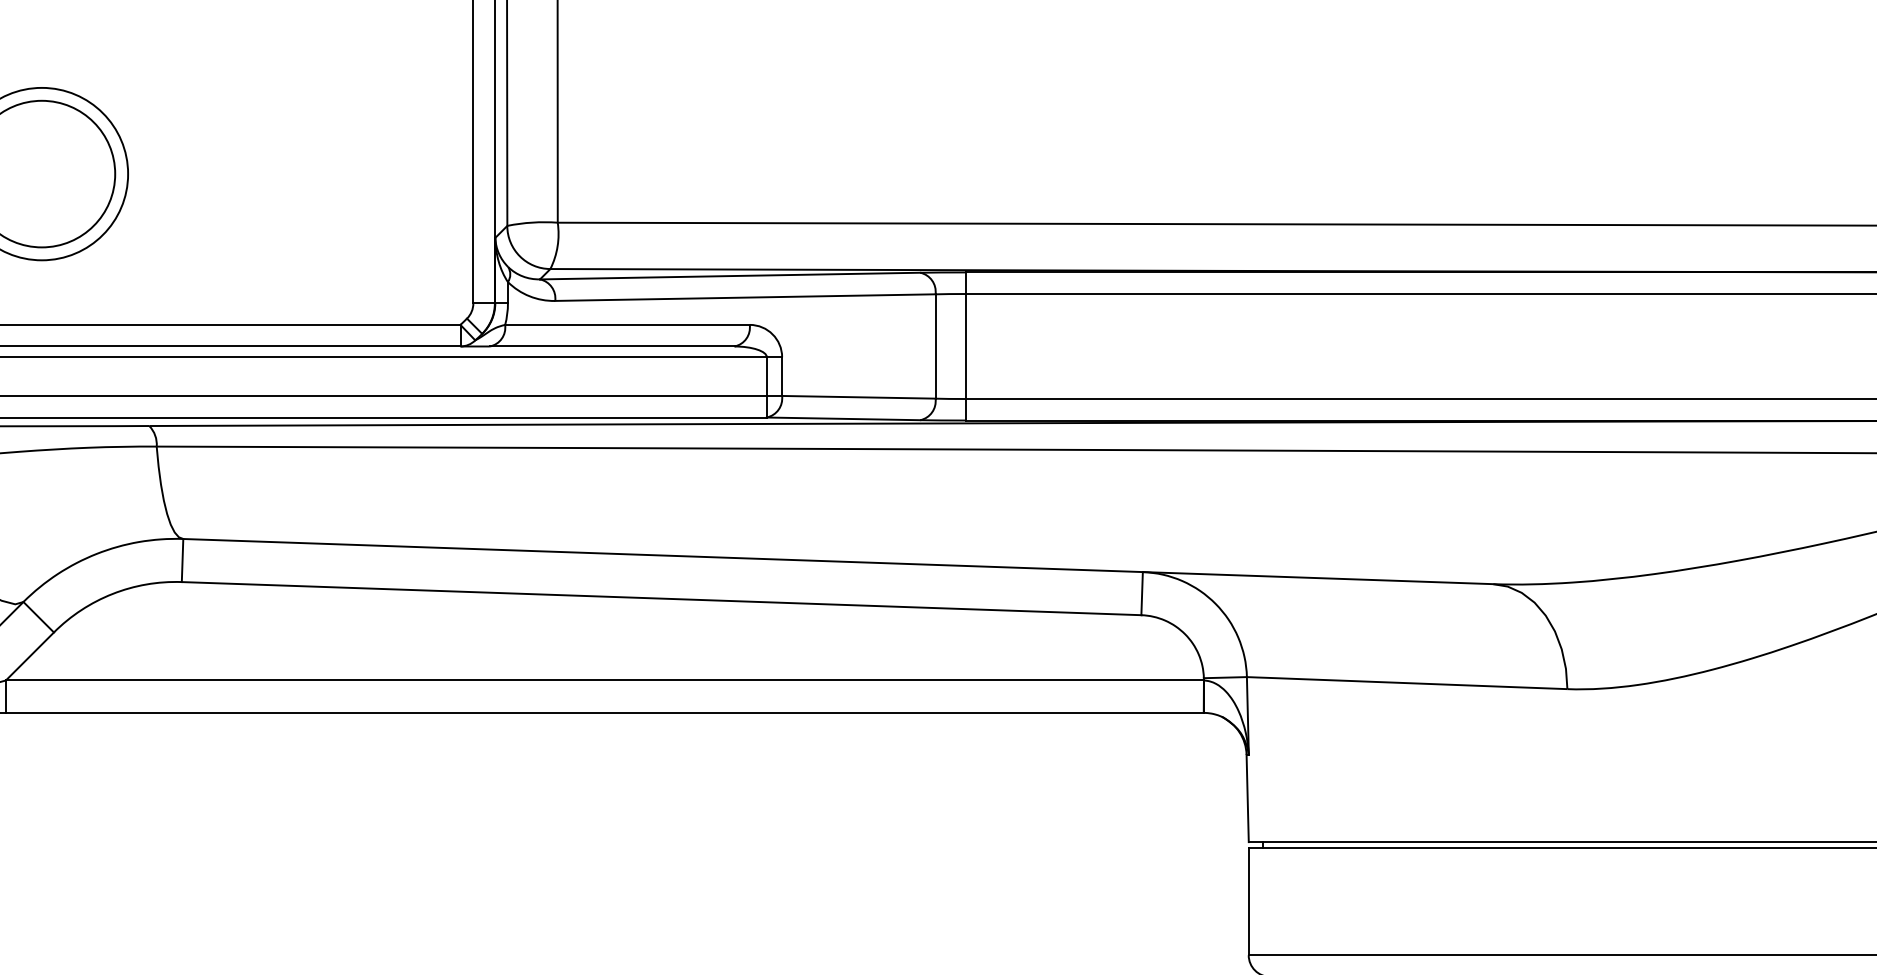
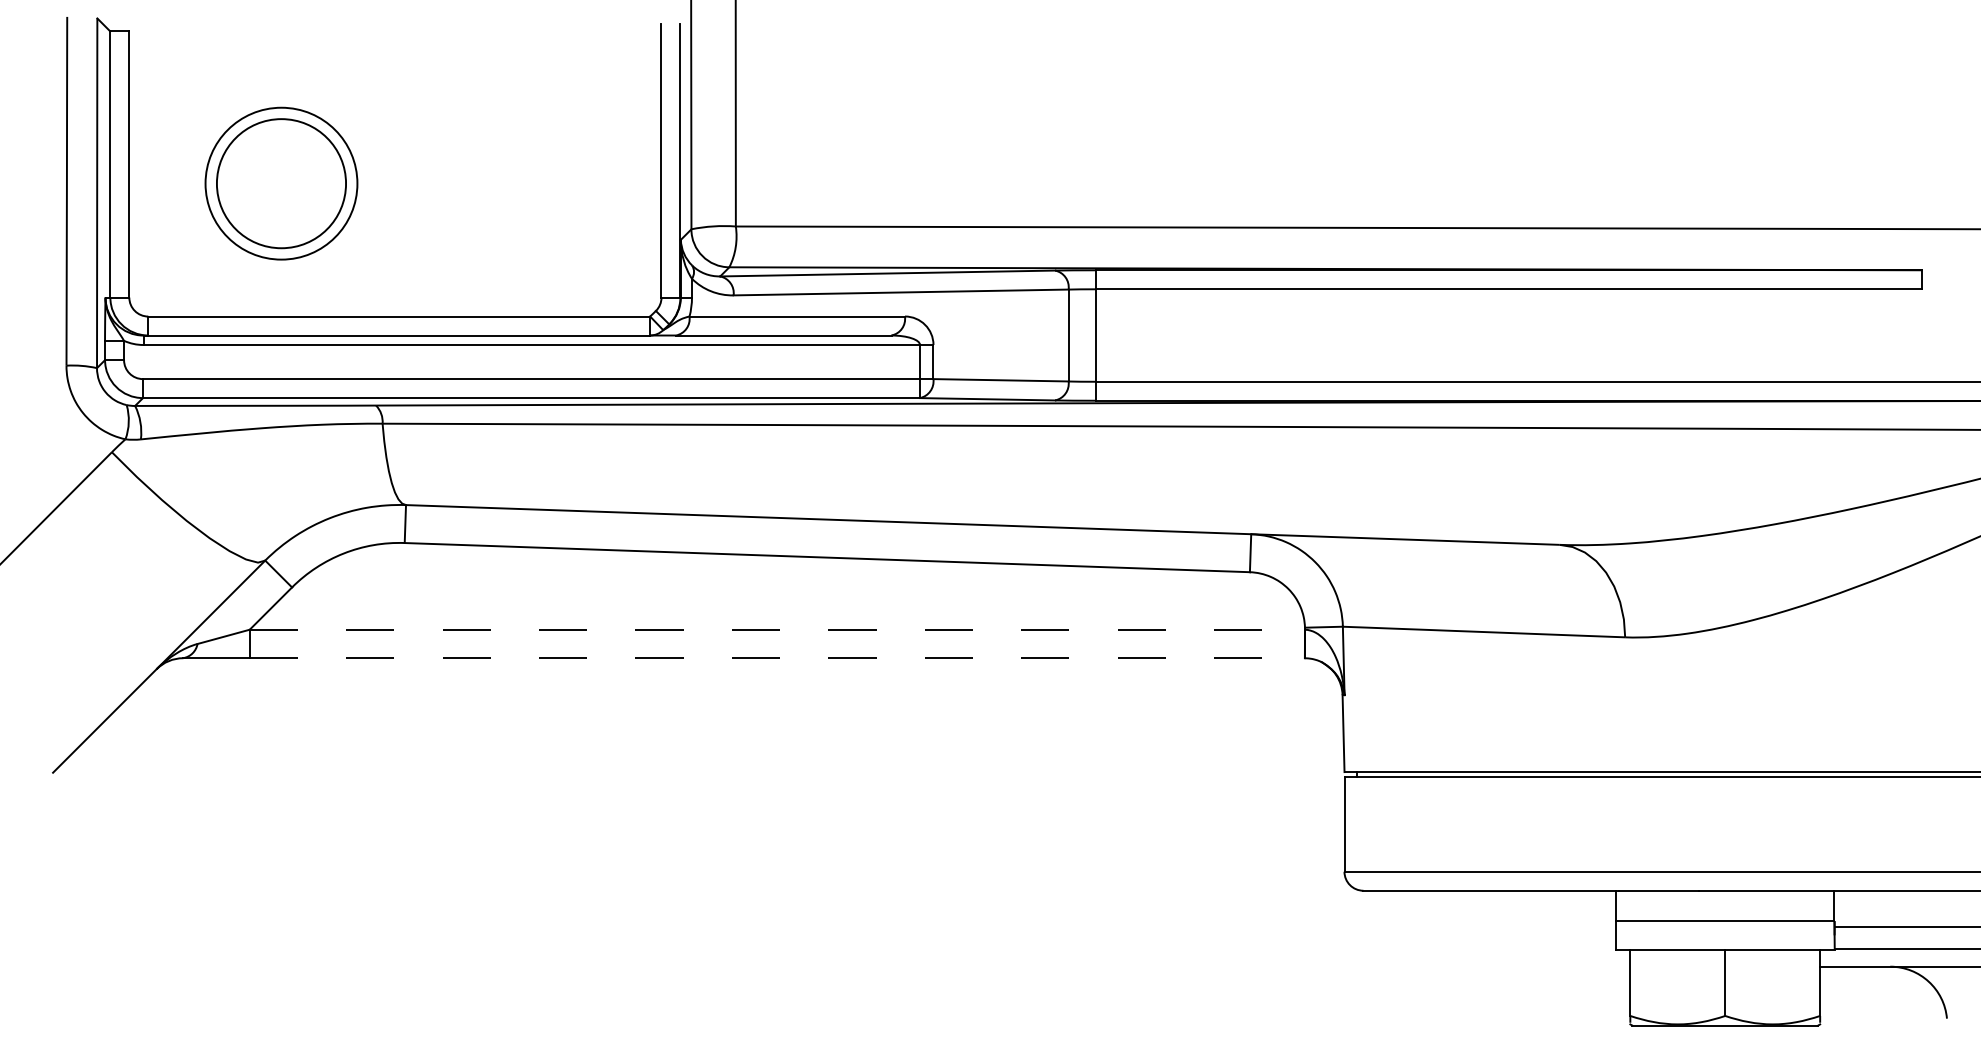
line: (605, 680) -> (777, 629), solid -> dashed
line: (605, 713) -> (777, 658), solid -> dashed

